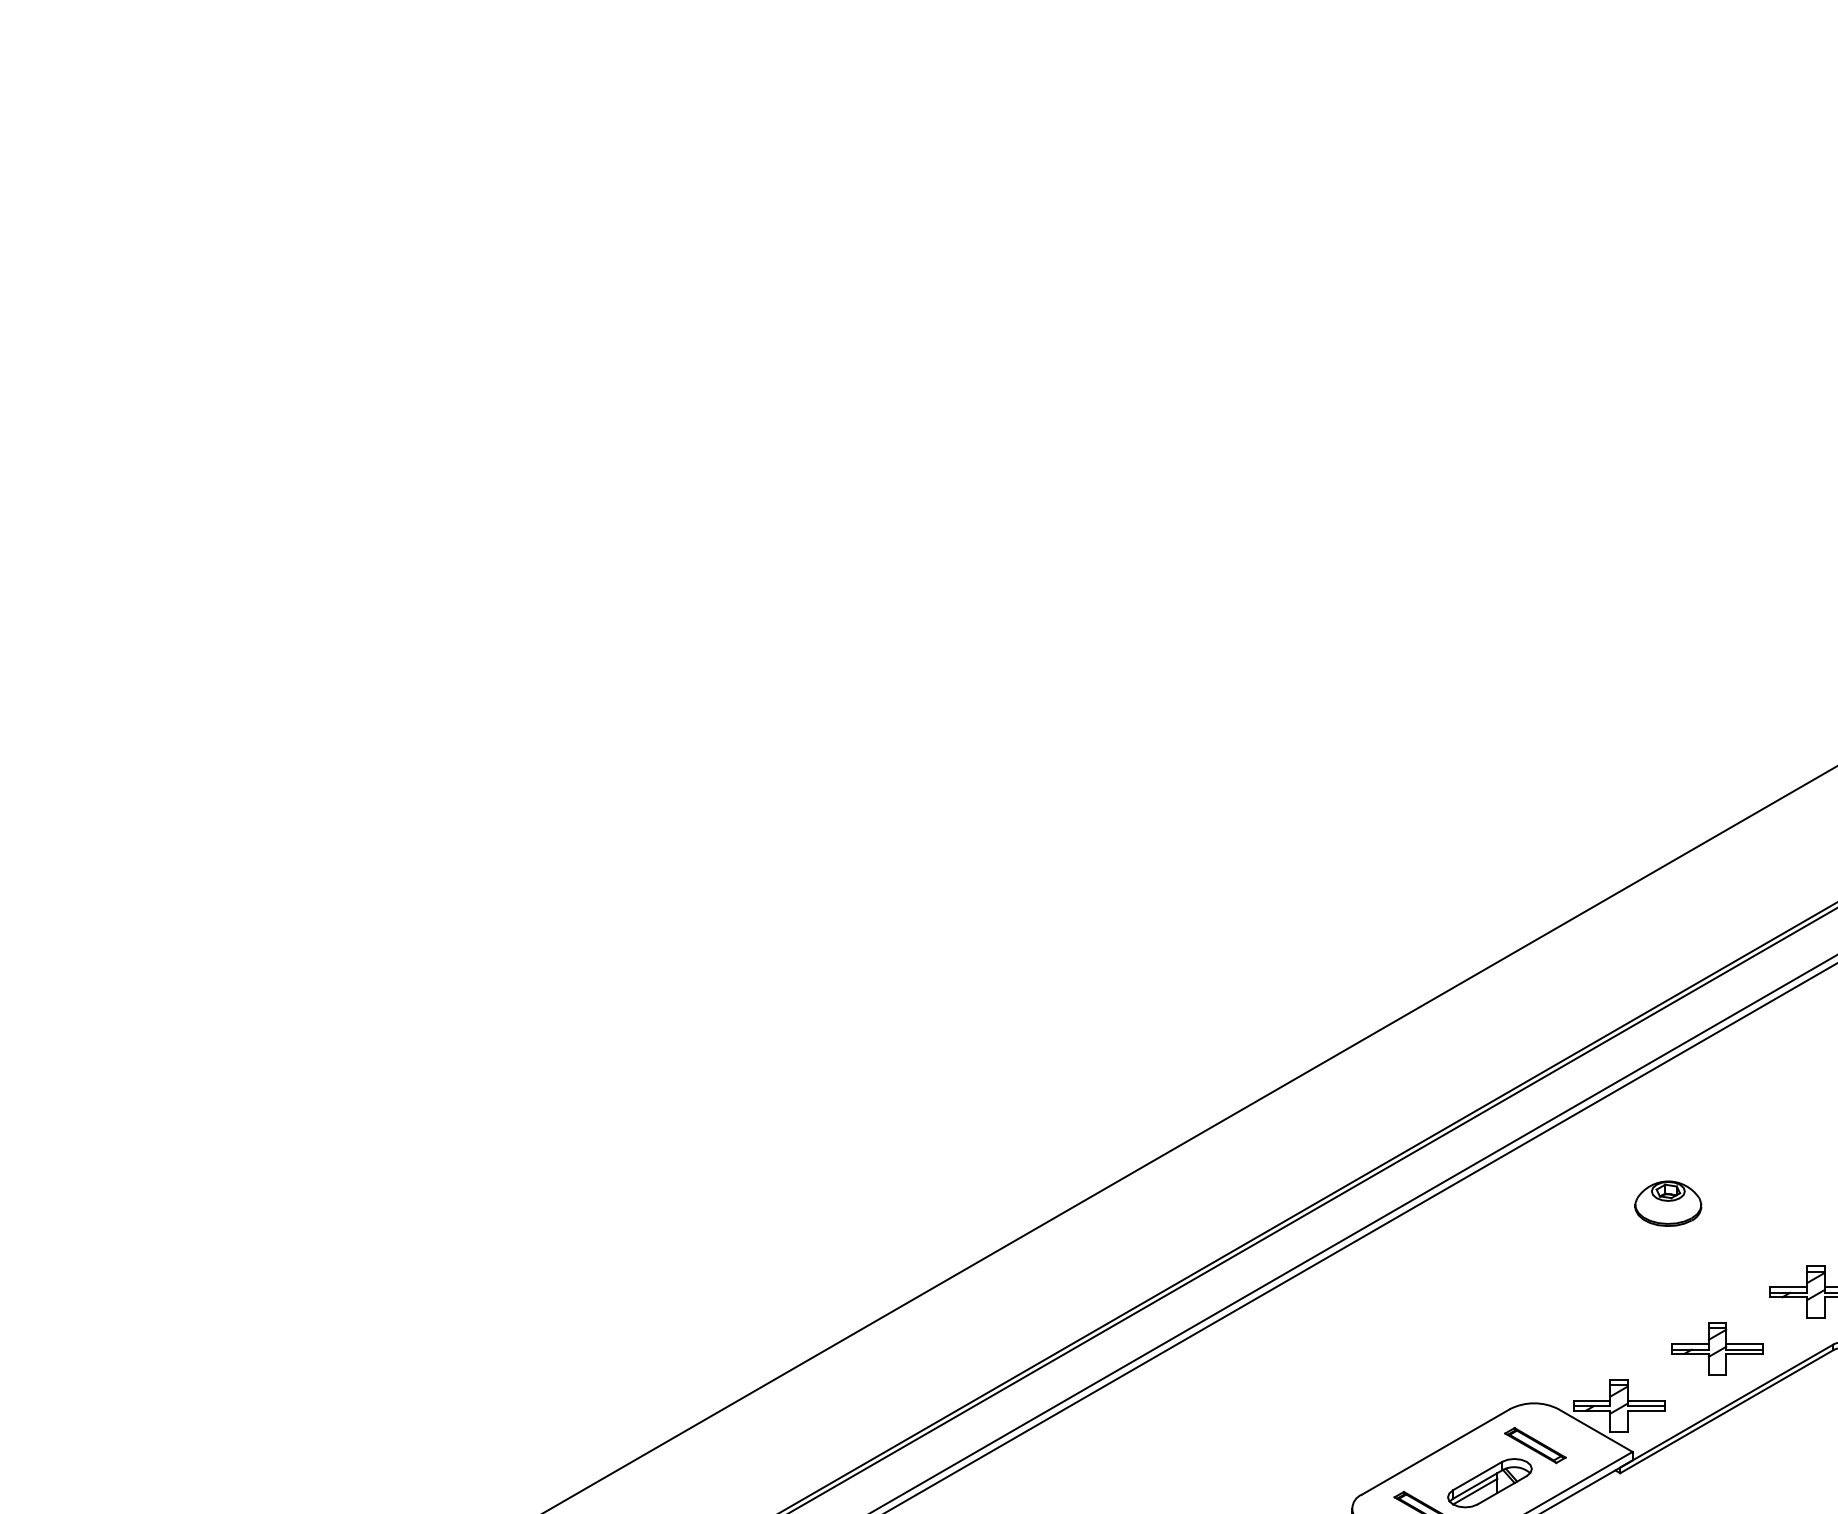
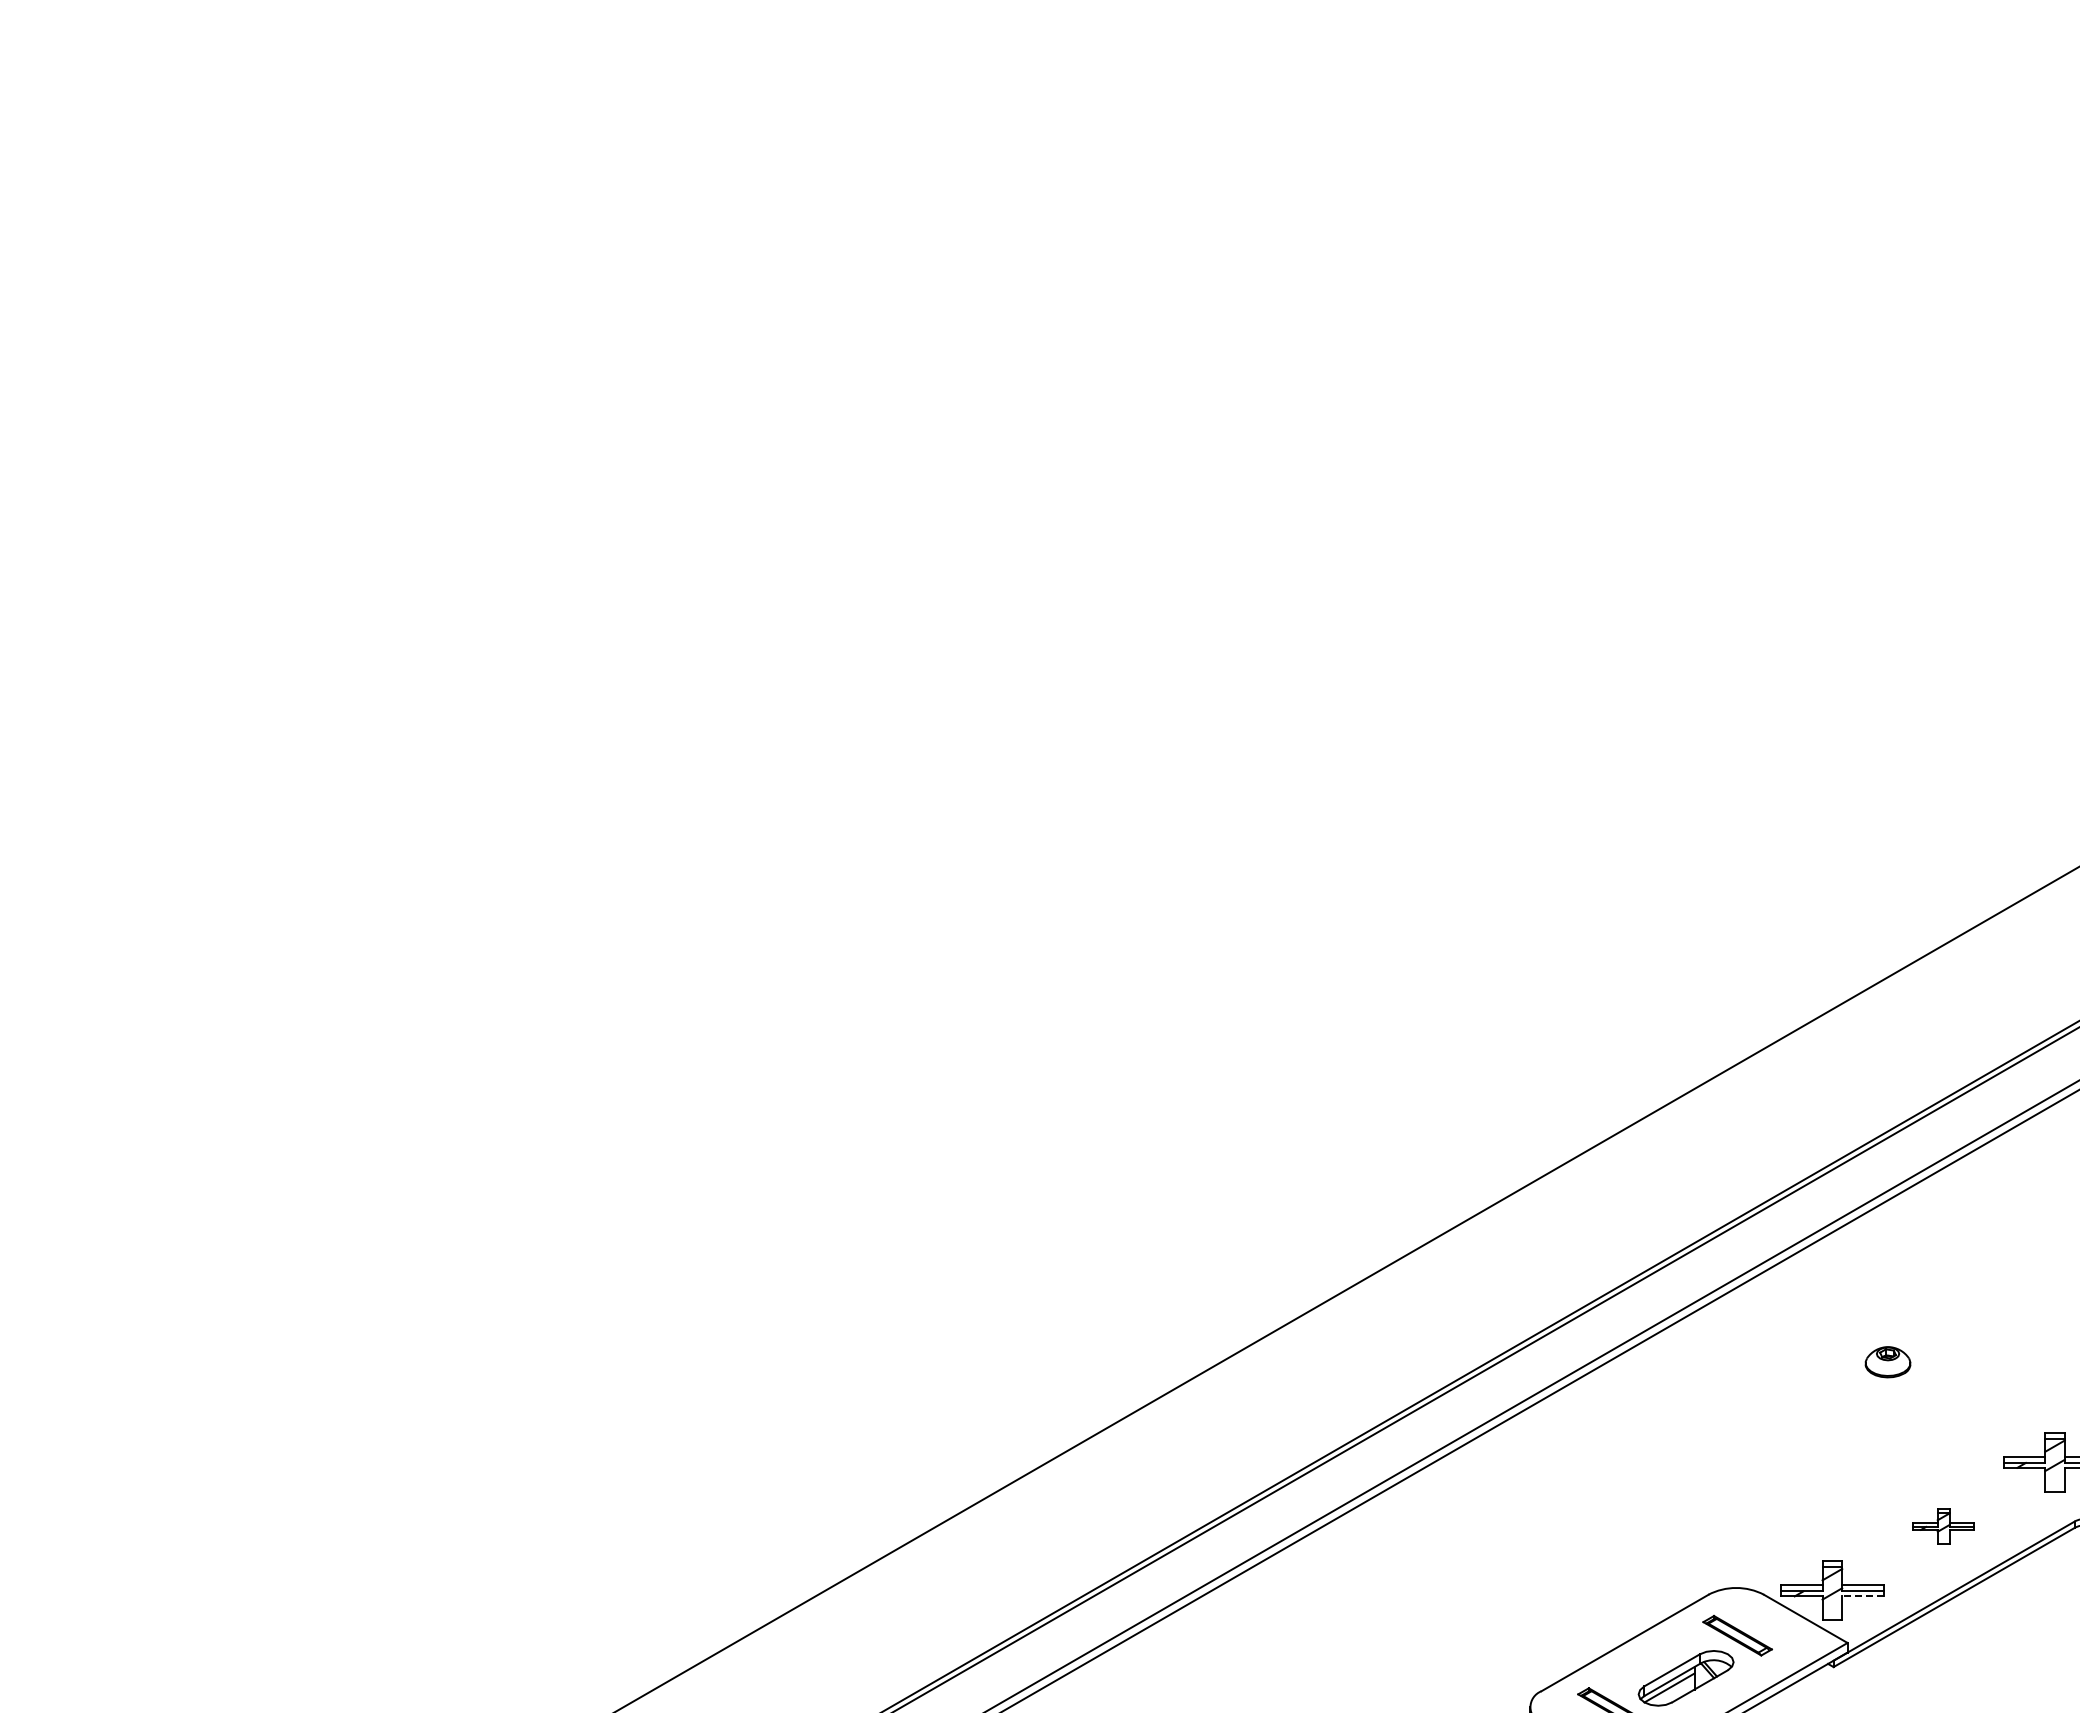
part: (1667, 1204) -> (1887, 1362), size x0.6
part: (1717, 1349) -> (1943, 1526), size x0.6
line: (1646, 1410) -> (1863, 1596), solid -> dashed

